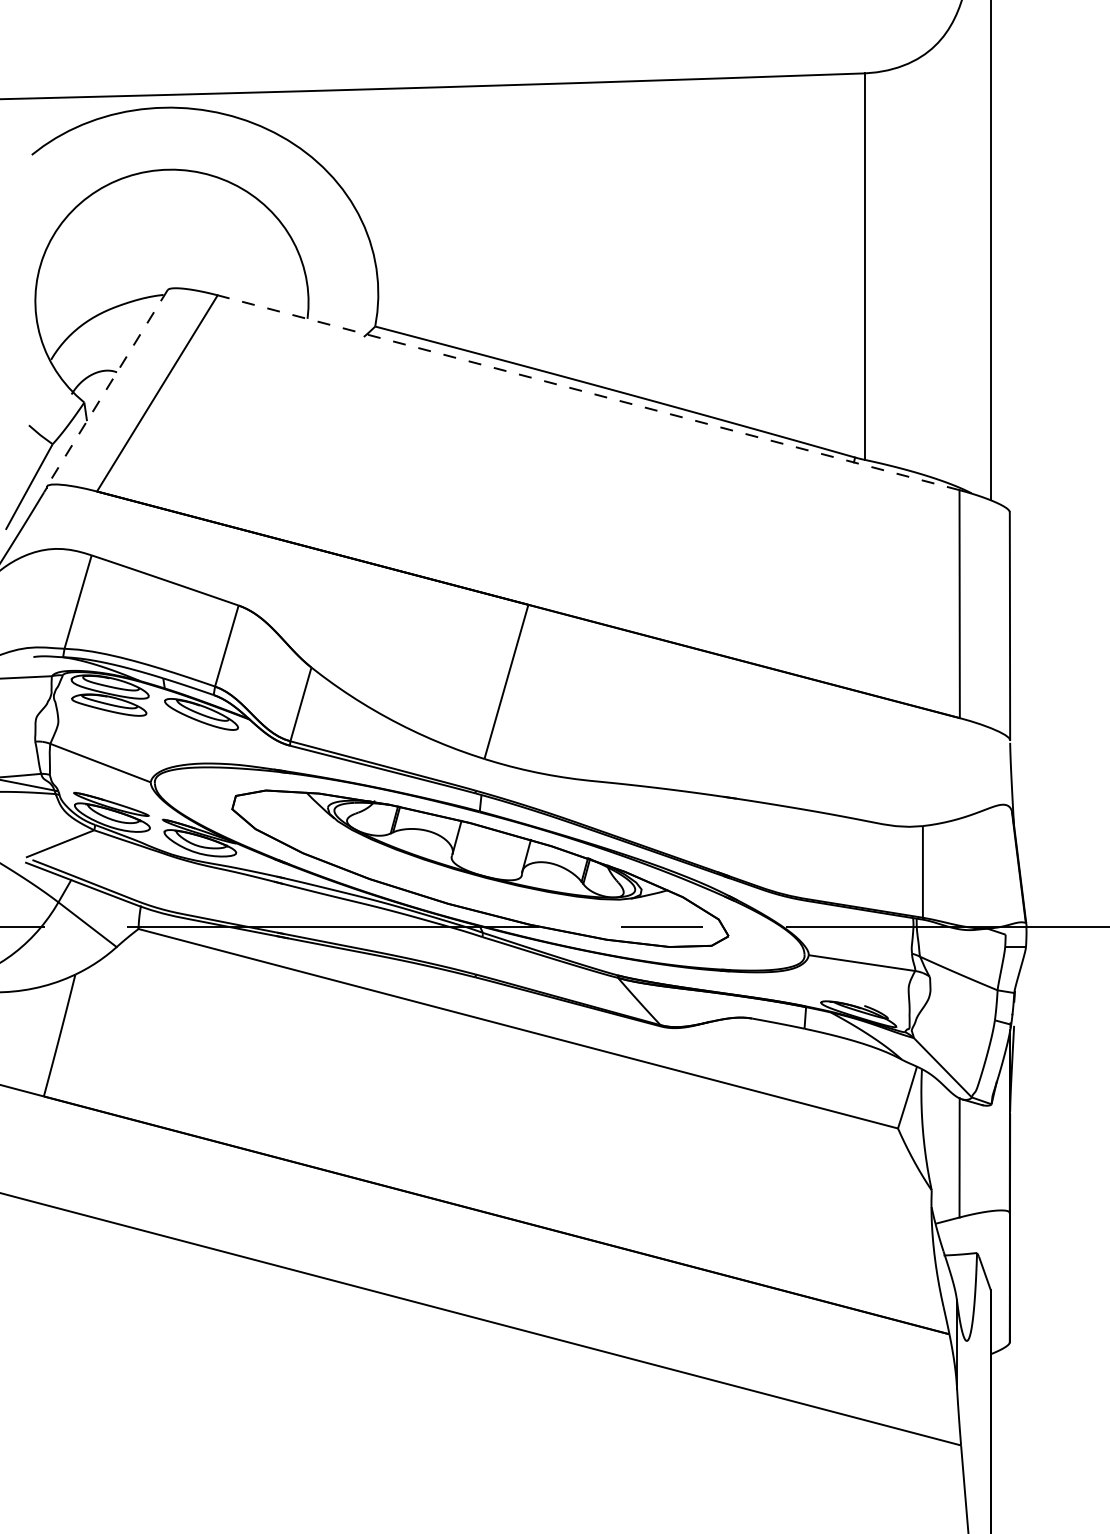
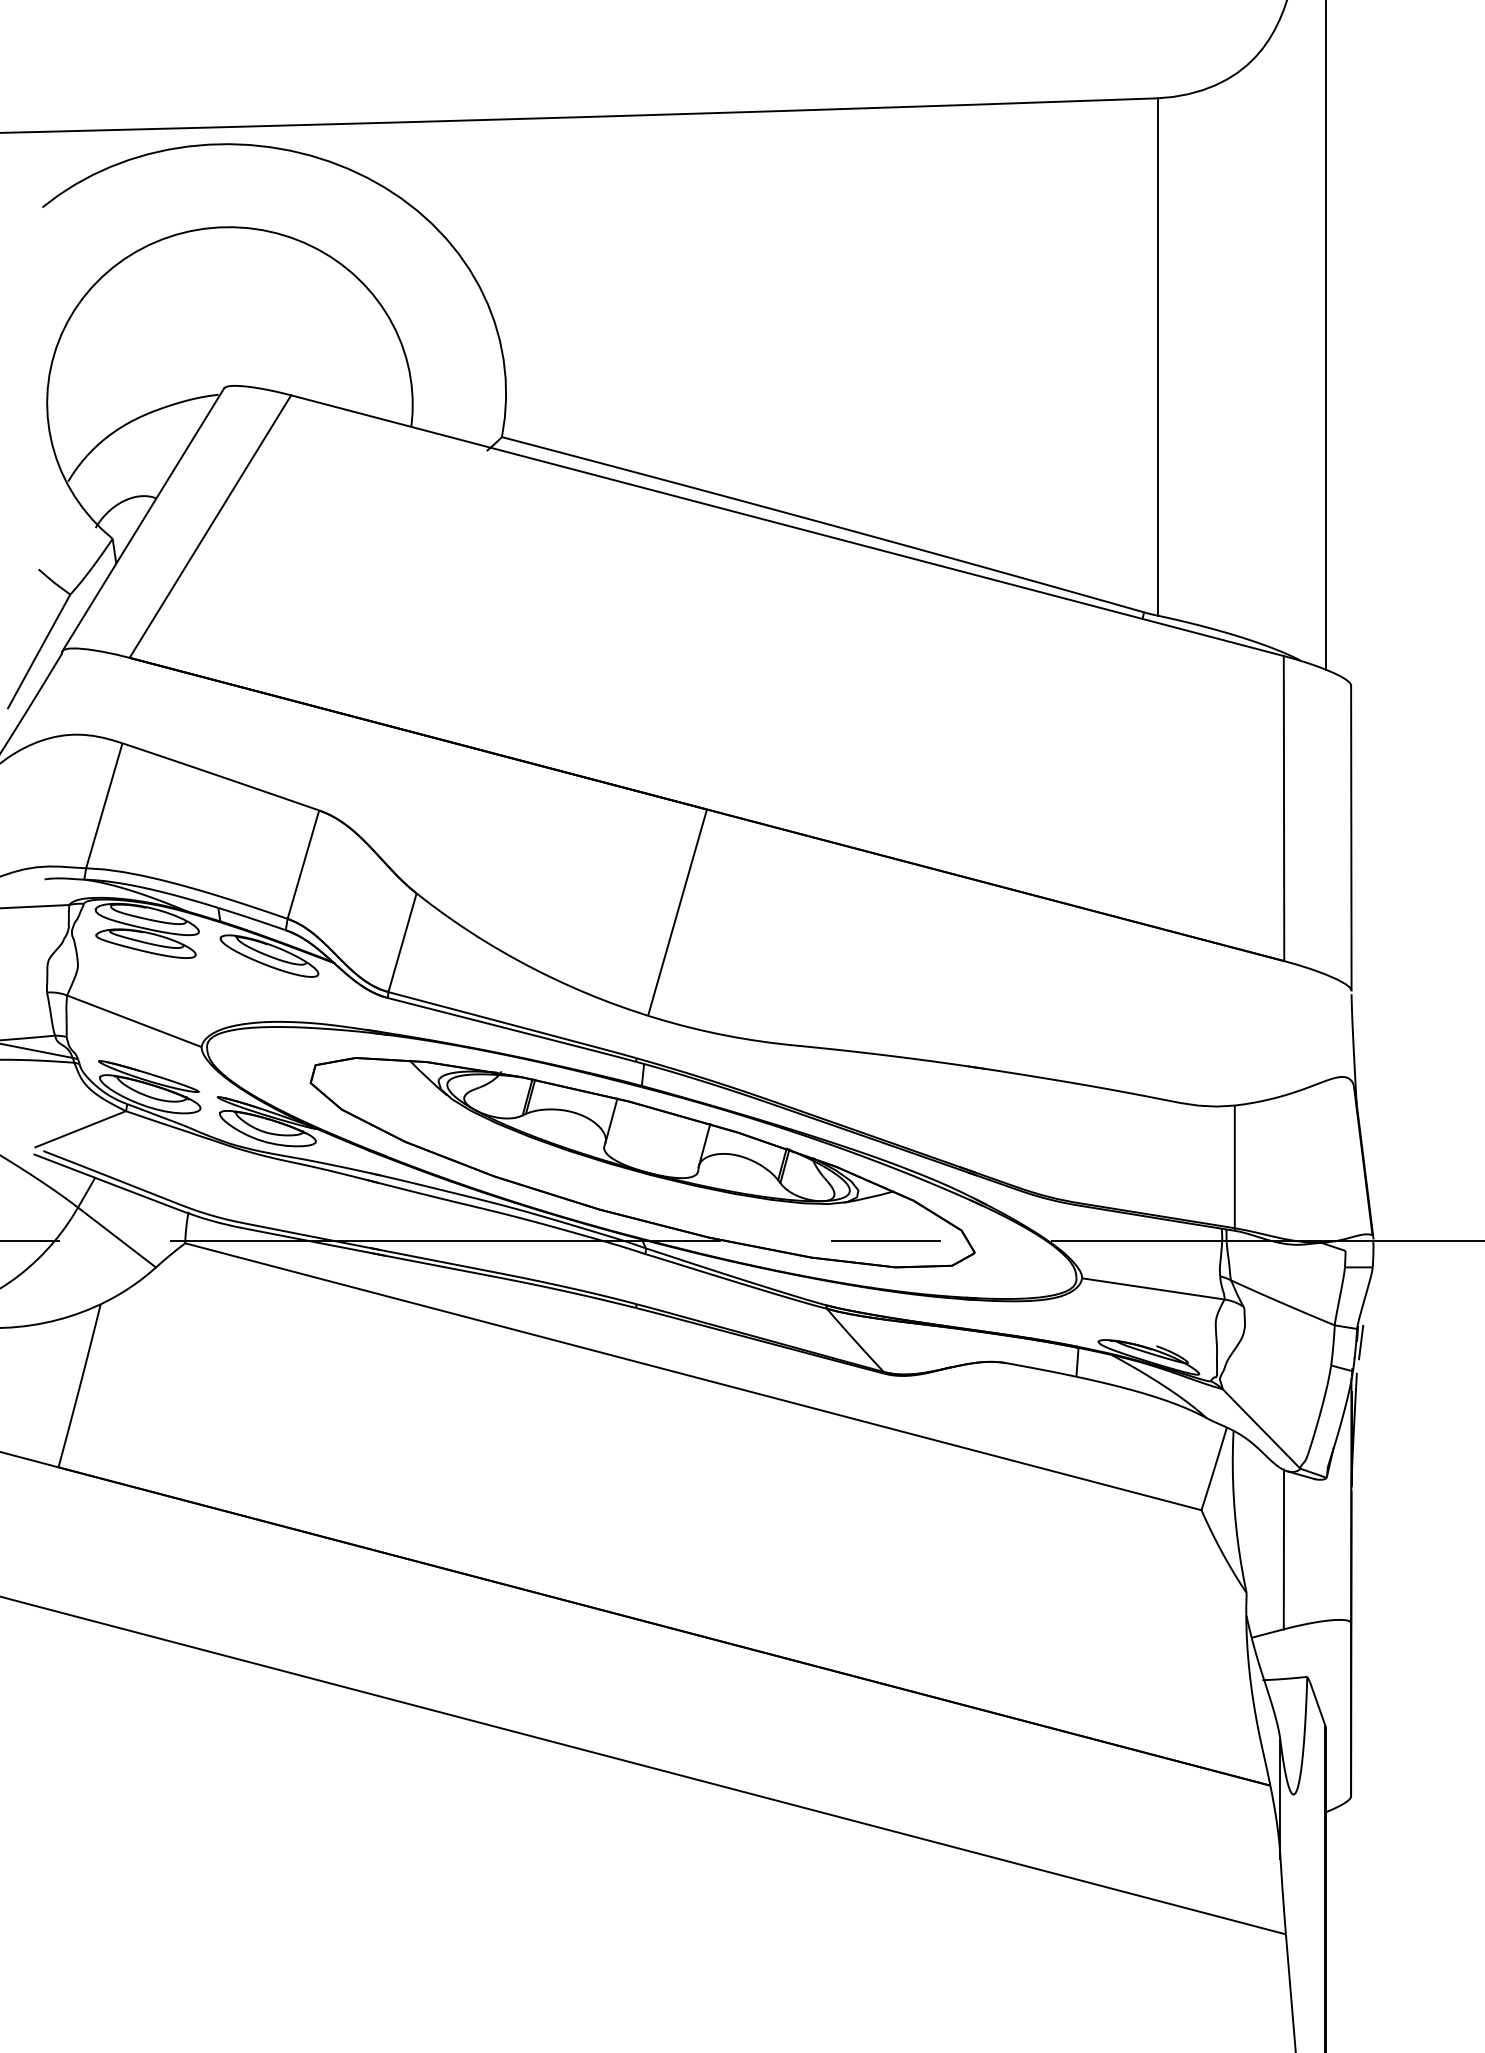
line: (107, 388) -> (143, 519), dashed -> solid
line: (588, 392) -> (787, 525), dashed -> solid
line: (1017, 1003) -> (1361, 1342), added

